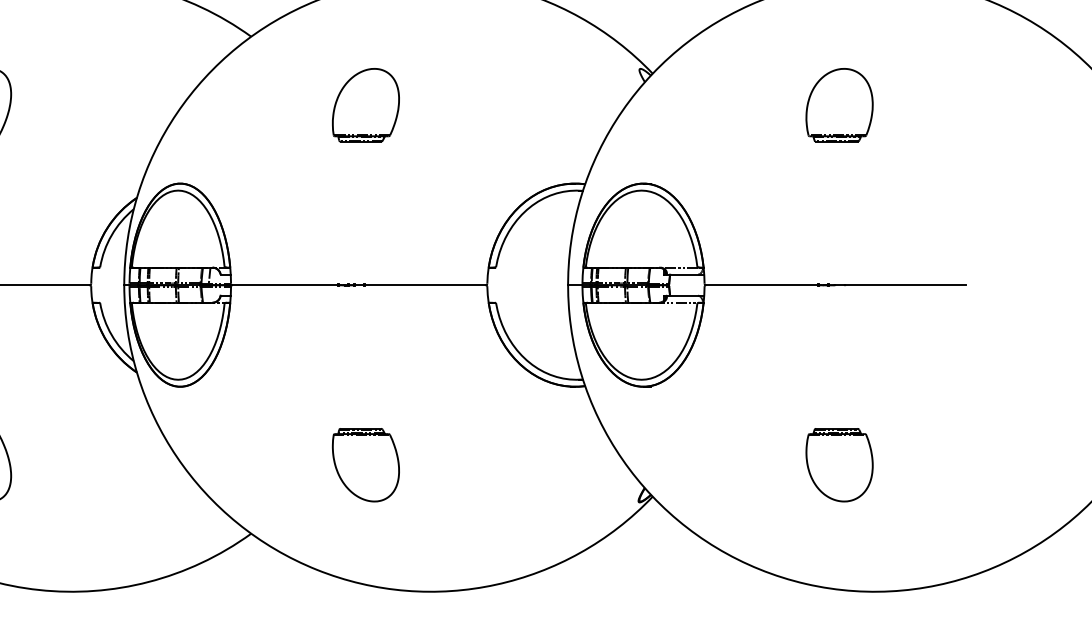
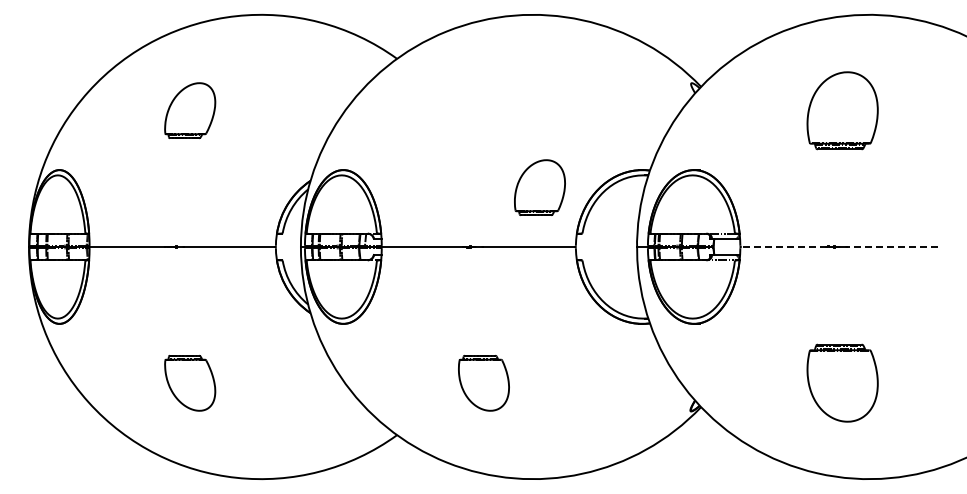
part: (365, 104) -> (539, 187), moved
part: (839, 104) -> (842, 110), size x1.4
line: (762, 285) -> (784, 247), solid -> dashed
line: (905, 285) -> (892, 247), solid -> dashed
part: (839, 465) -> (842, 383), size x1.4

